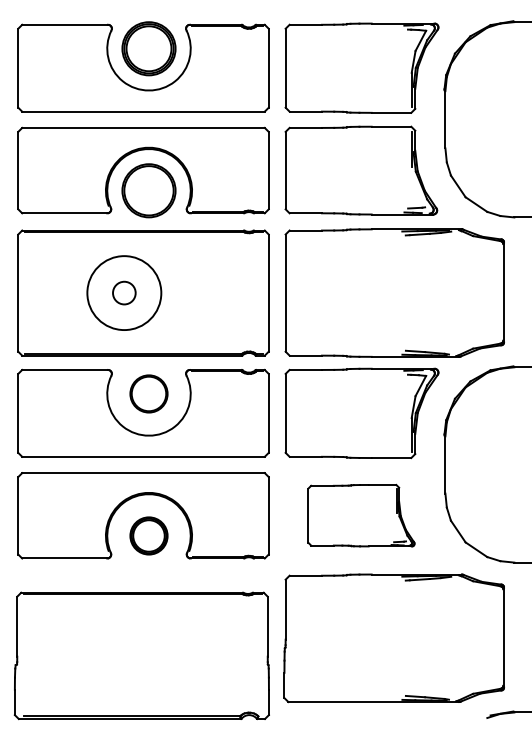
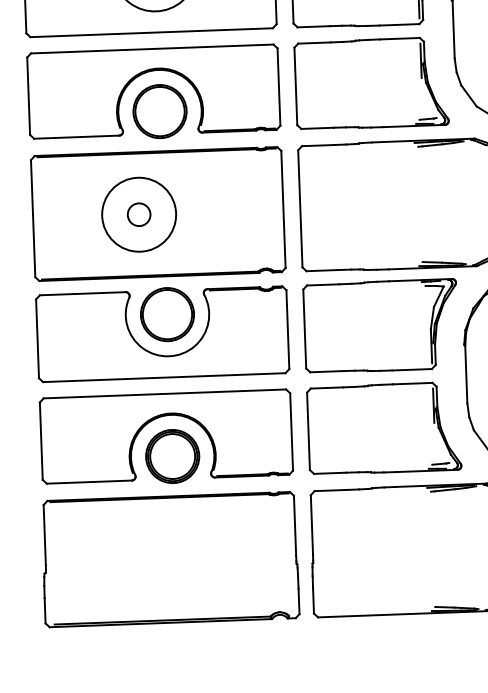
part: (148, 393) -> (166, 314), size x1.43
part: (361, 515) -> (384, 428), size x1.43
part: (148, 535) -> (172, 456), size x1.43
part: (141, 655) -> (169, 559), moved

